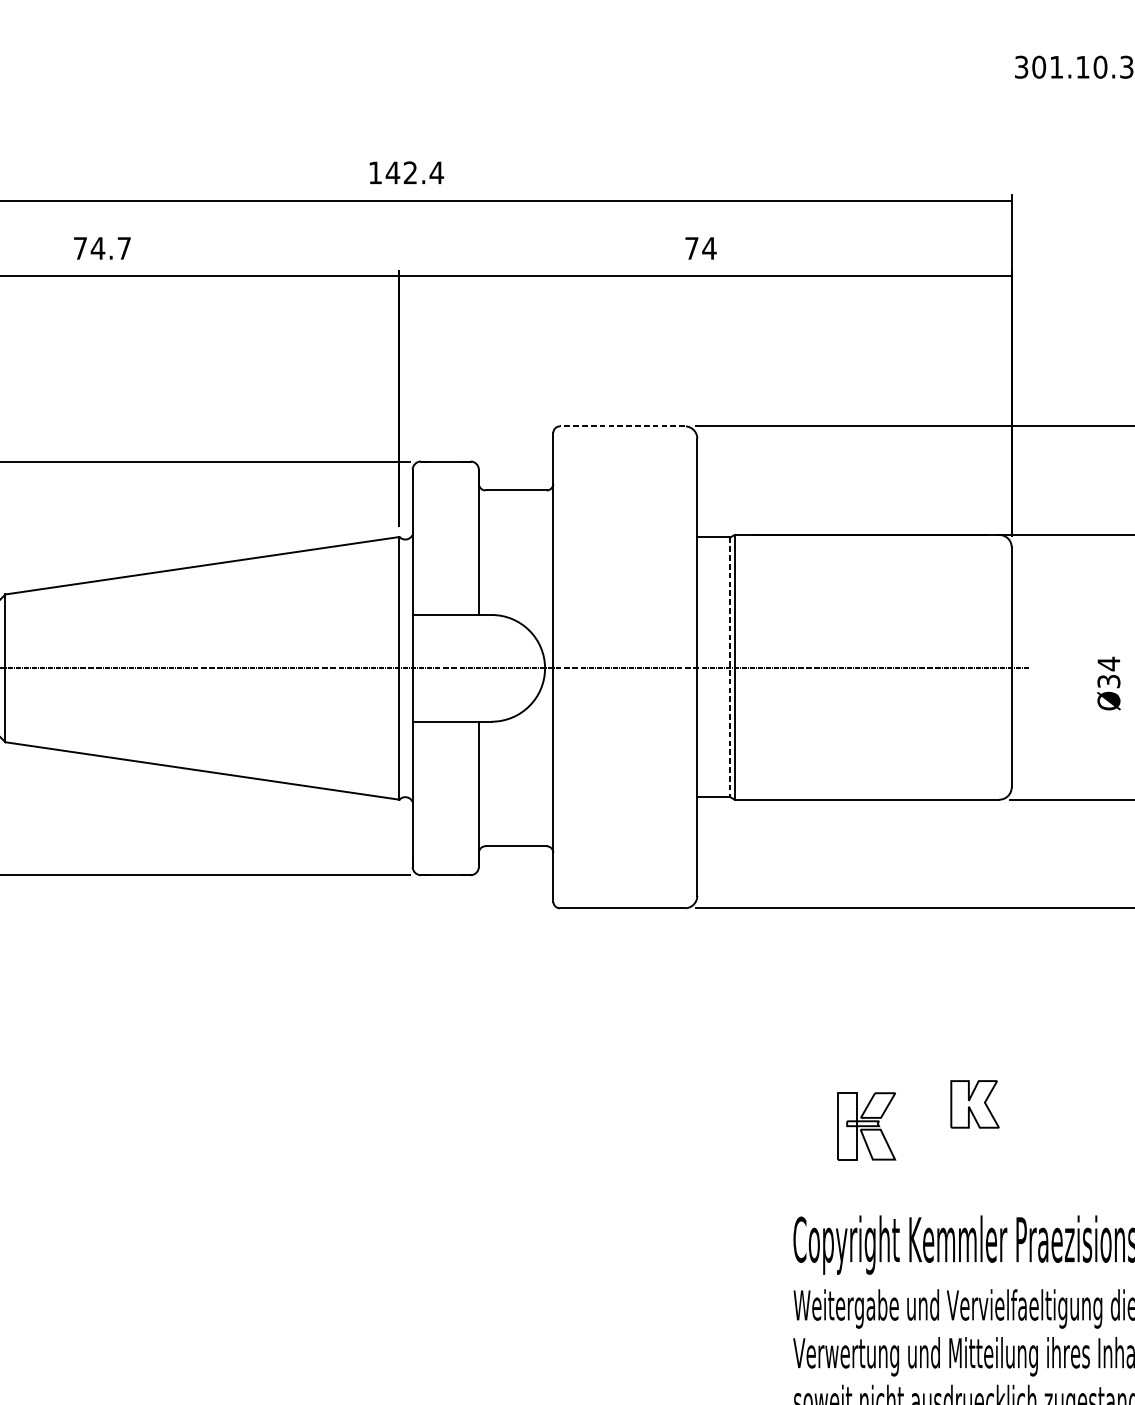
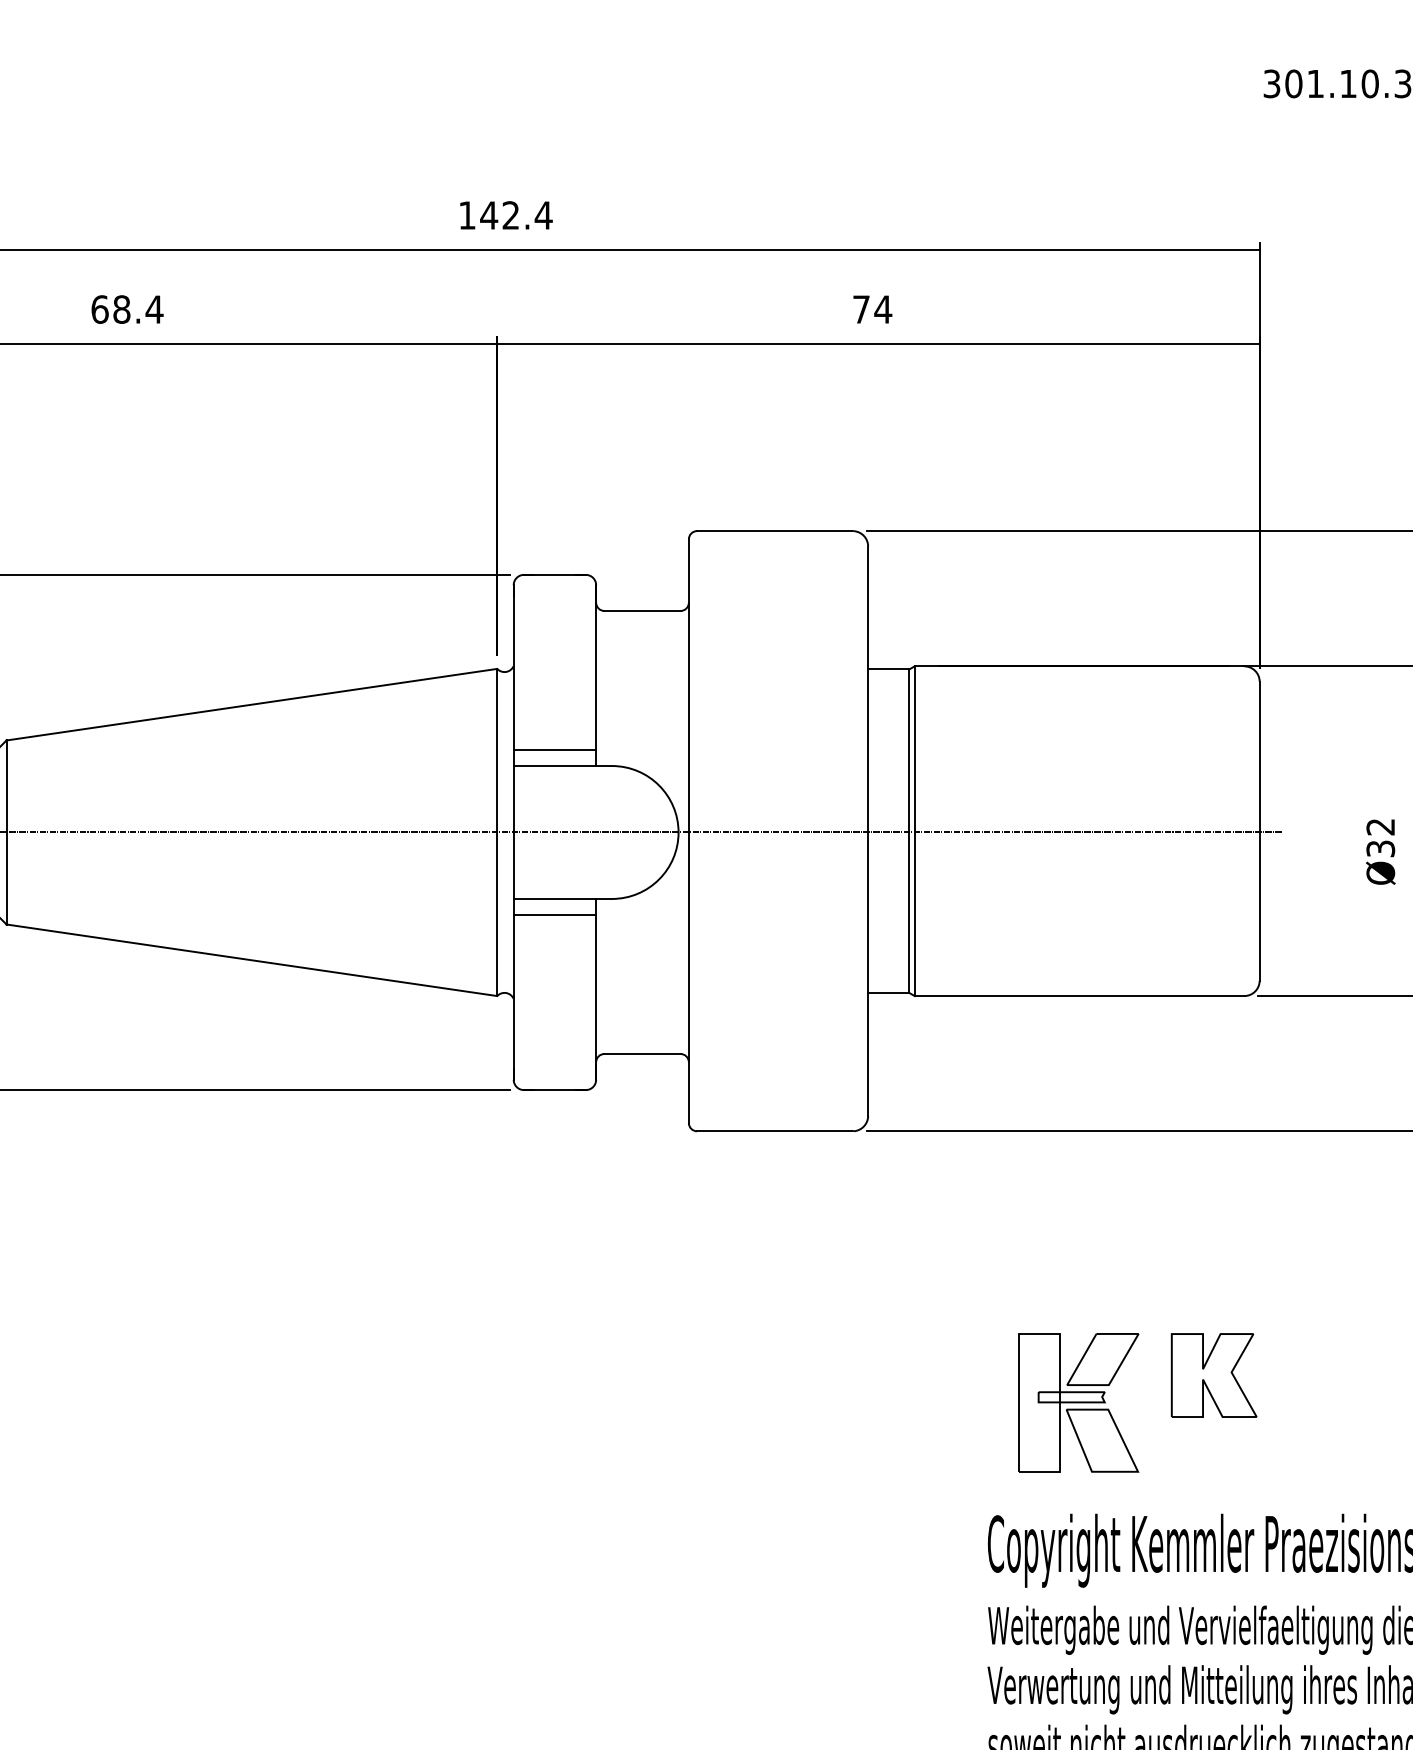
text: (102, 248) -> (127, 309), 74.7 -> 68.4
line: (622, 426) -> (774, 531), dashed -> solid
line: (445, 601) -> (554, 749), added
text: (1108, 664) -> (1380, 827), Ø34 -> Ø32
line: (730, 667) -> (909, 831), dashed -> solid
line: (445, 735) -> (554, 915), added
part: (974, 1104) -> (1213, 1375), size x1.43
part: (866, 1126) -> (1078, 1402), size x1.67

